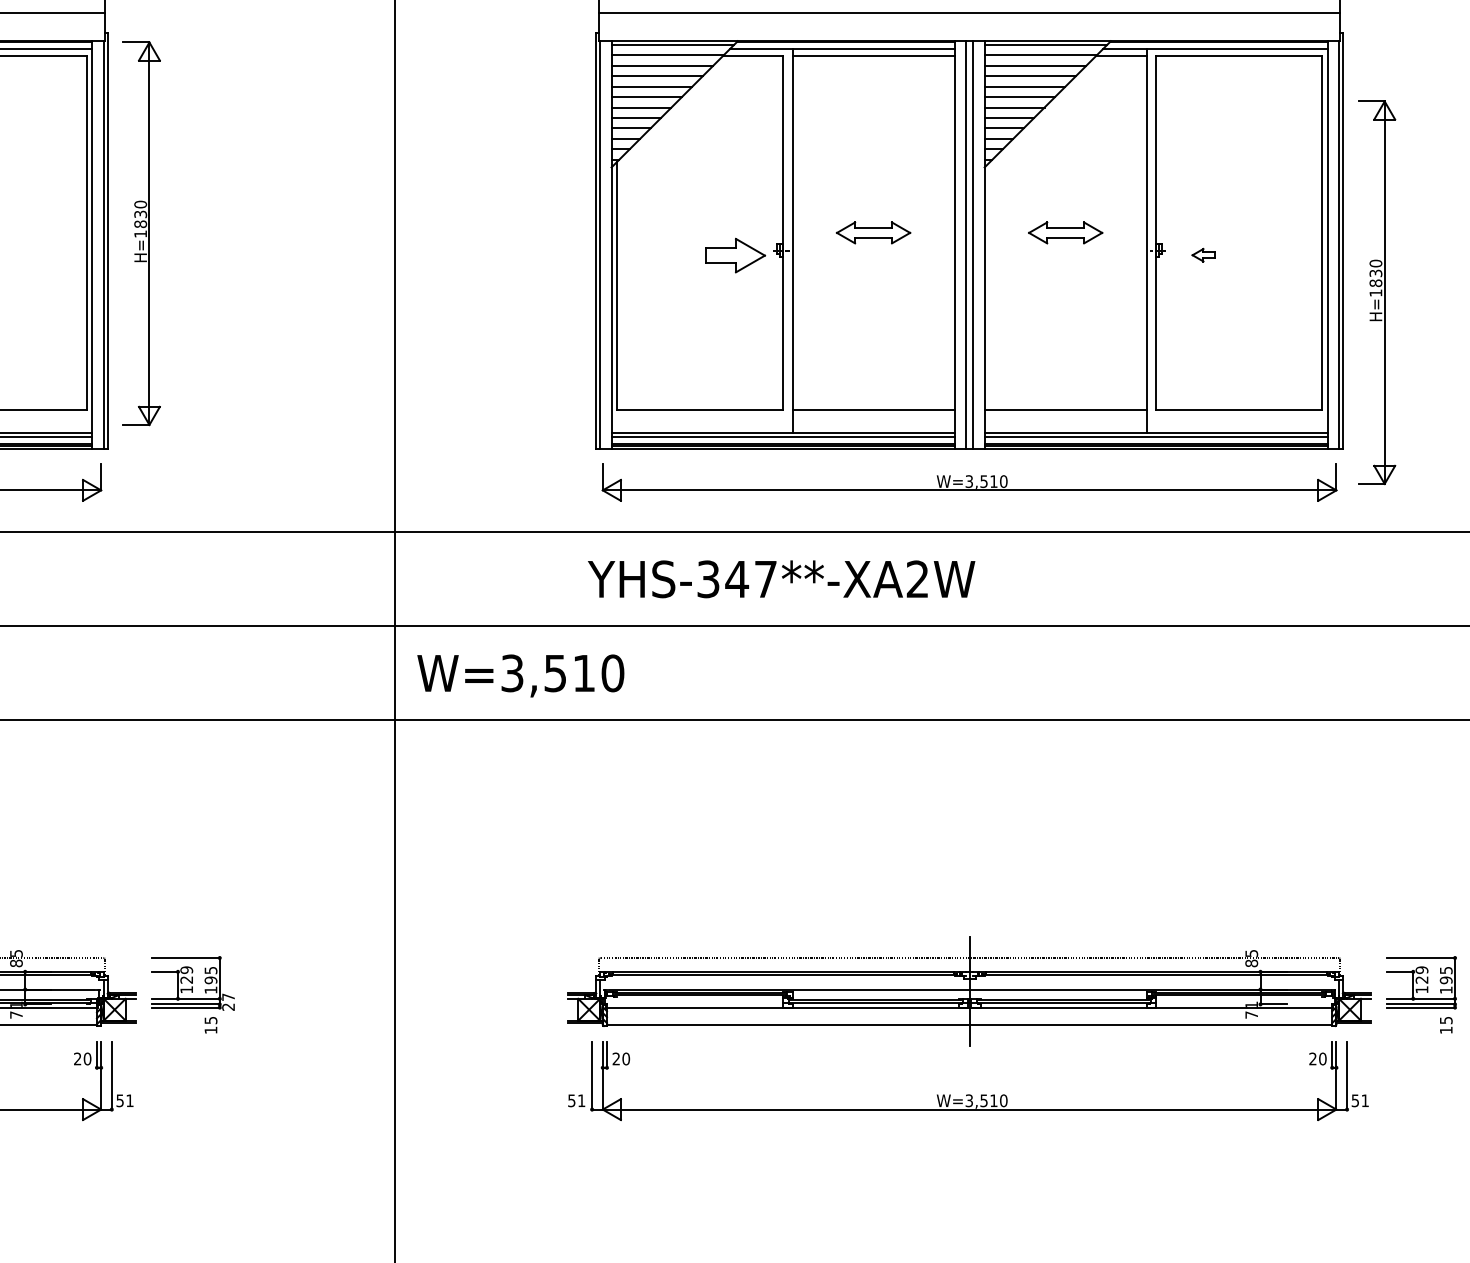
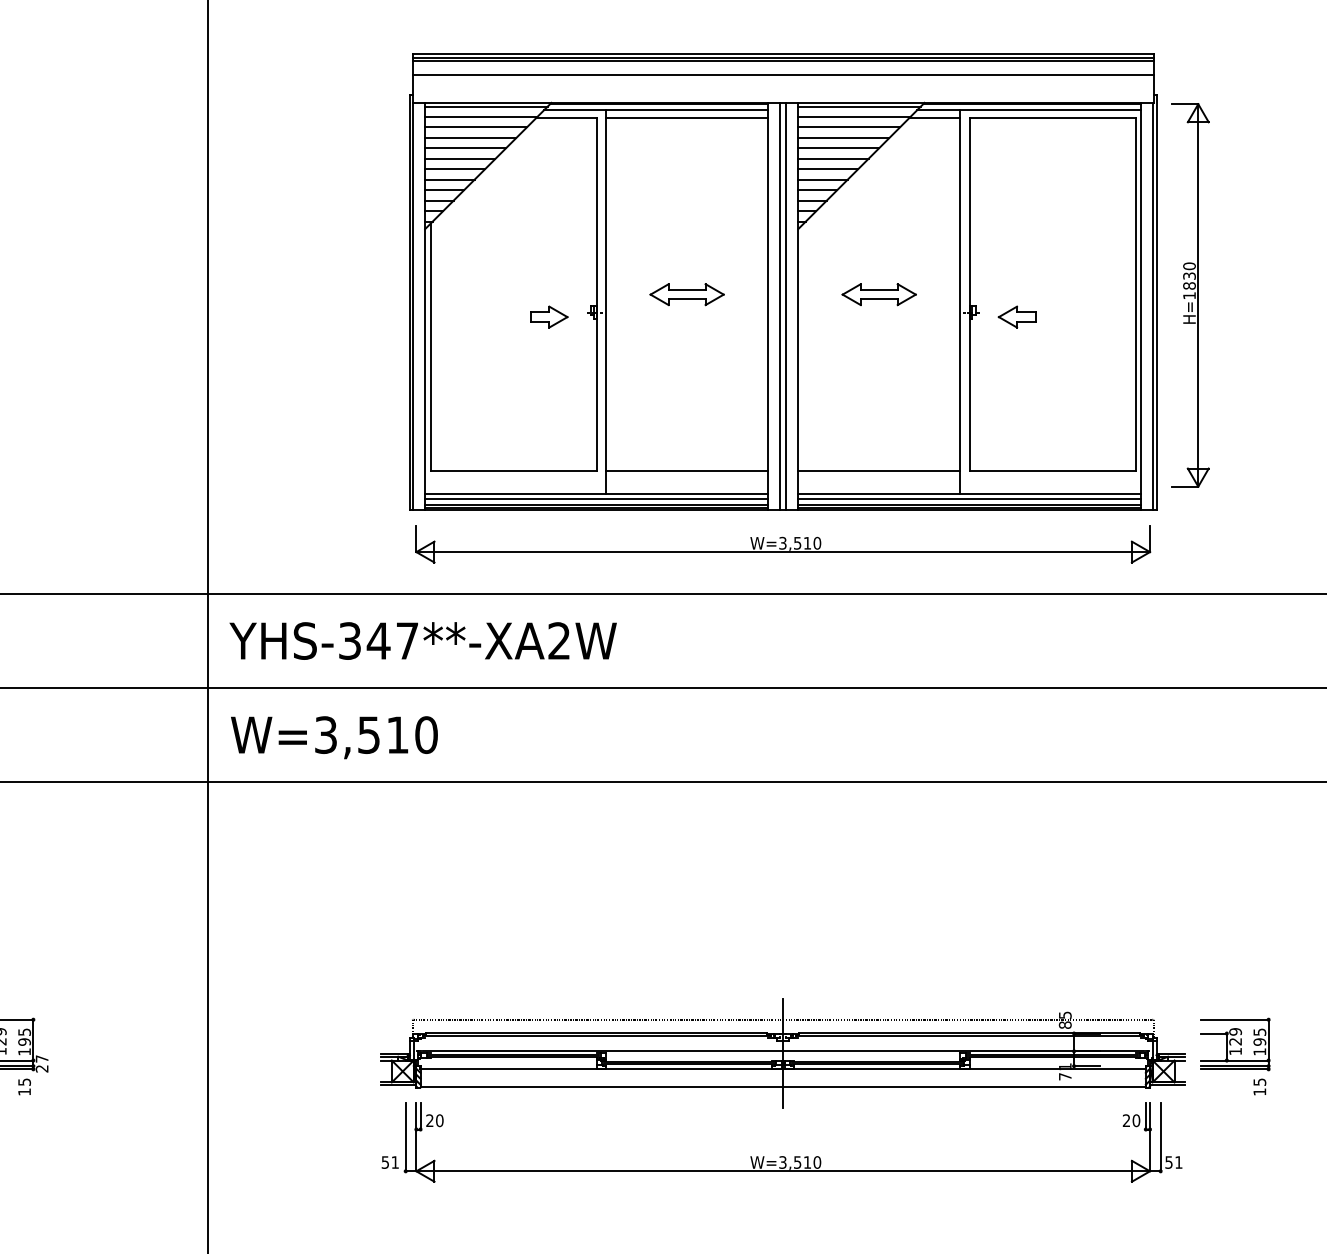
part: (735, 254) -> (549, 316), size x0.62
part: (1203, 254) -> (1017, 316), size x1.67
part: (1377, 292) -> (1191, 295), moved
text: (781, 579) -> (423, 641), moved

